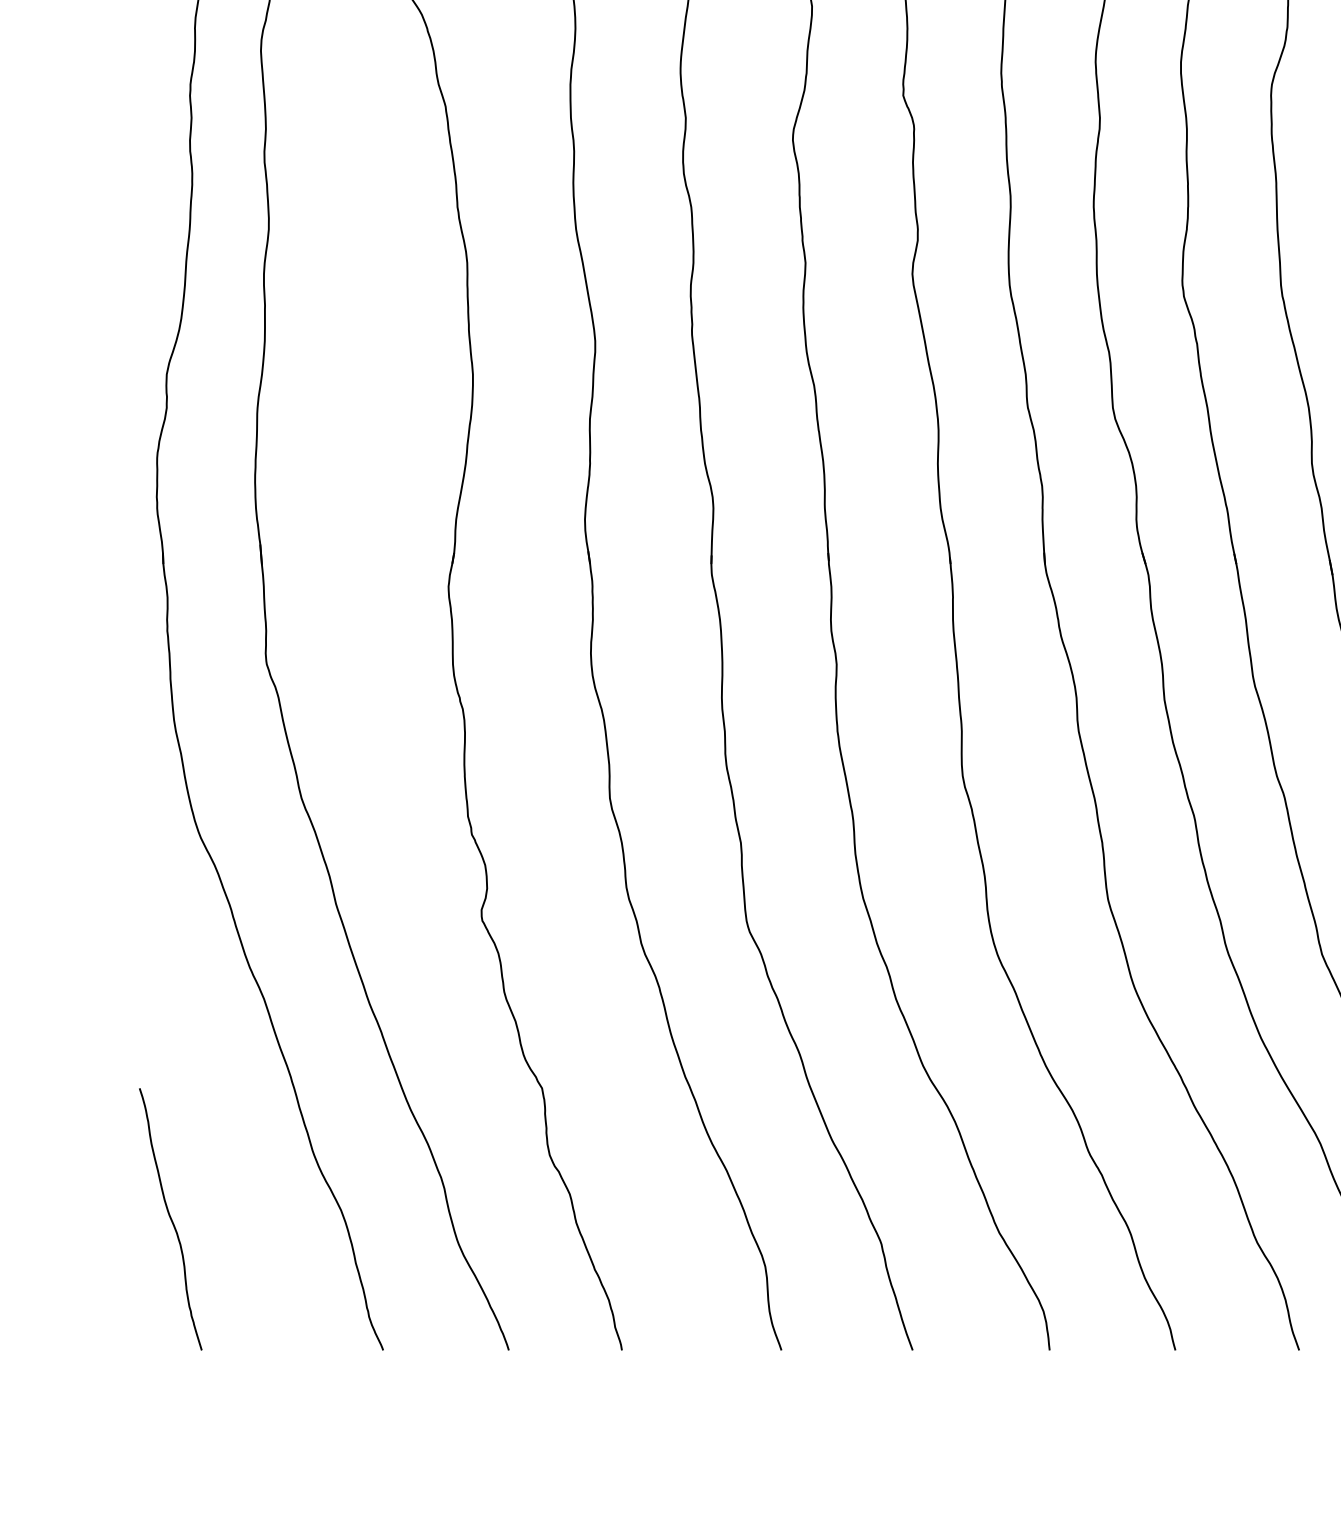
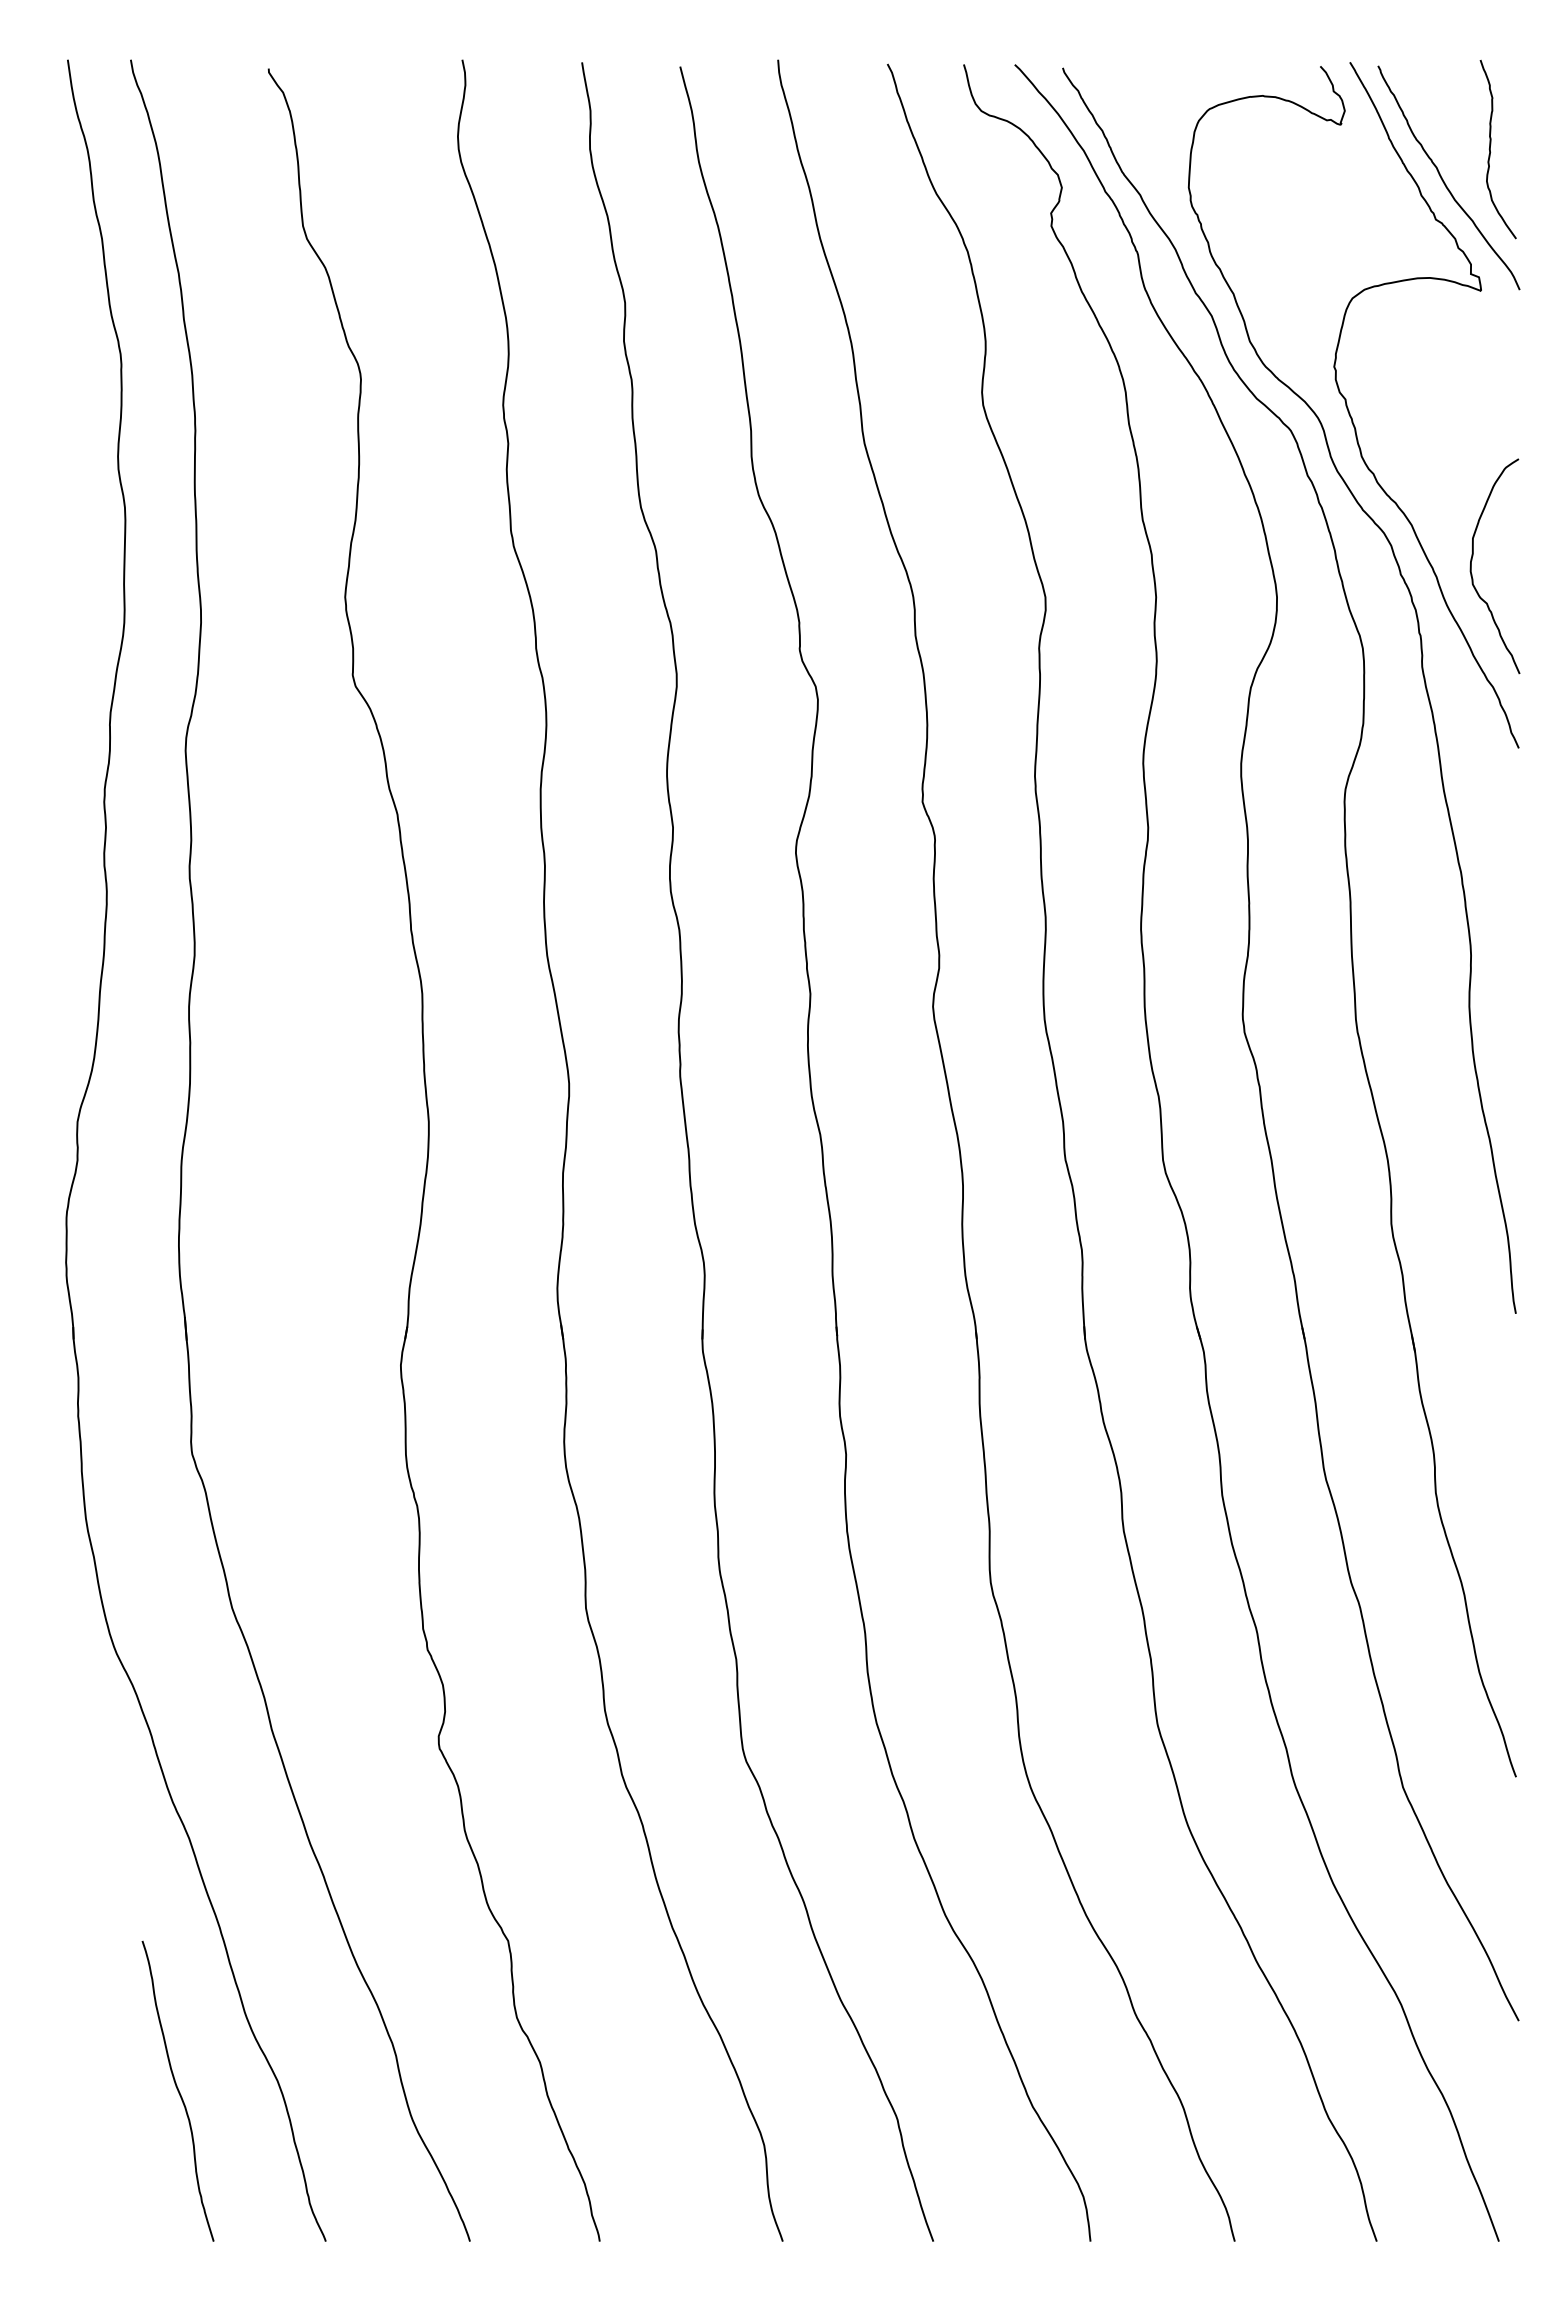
curve: (170, 1218) -> (177, 2090), moved

